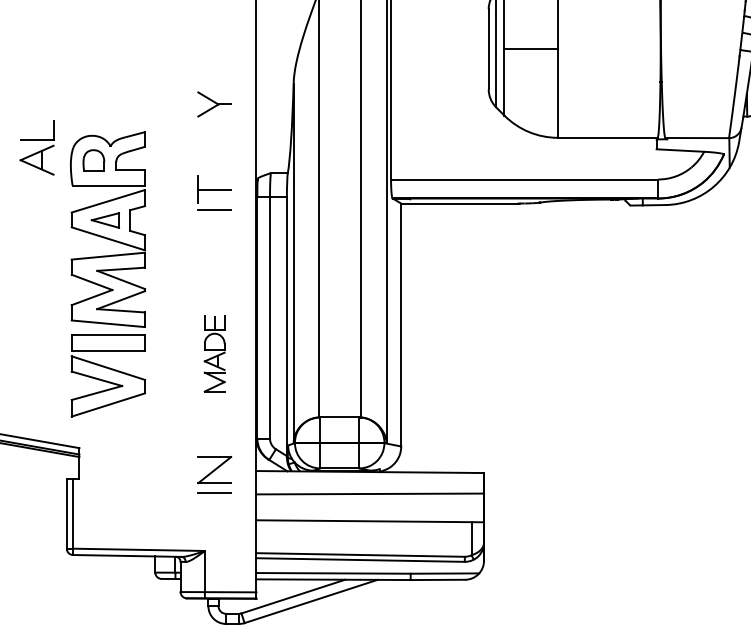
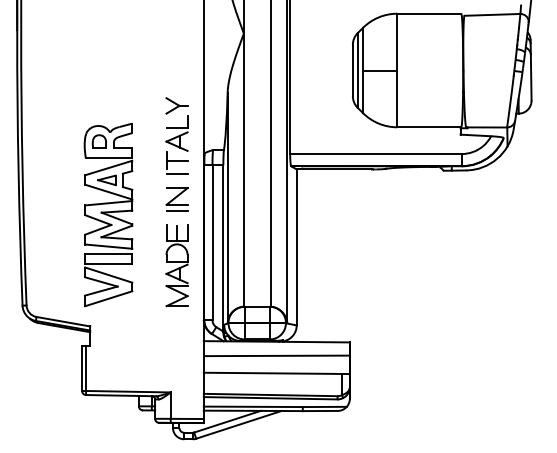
part: (36, 147) -> (176, 133), moved
part: (213, 353) -> (176, 265), size x1.67
part: (213, 474) -> (176, 199), moved

